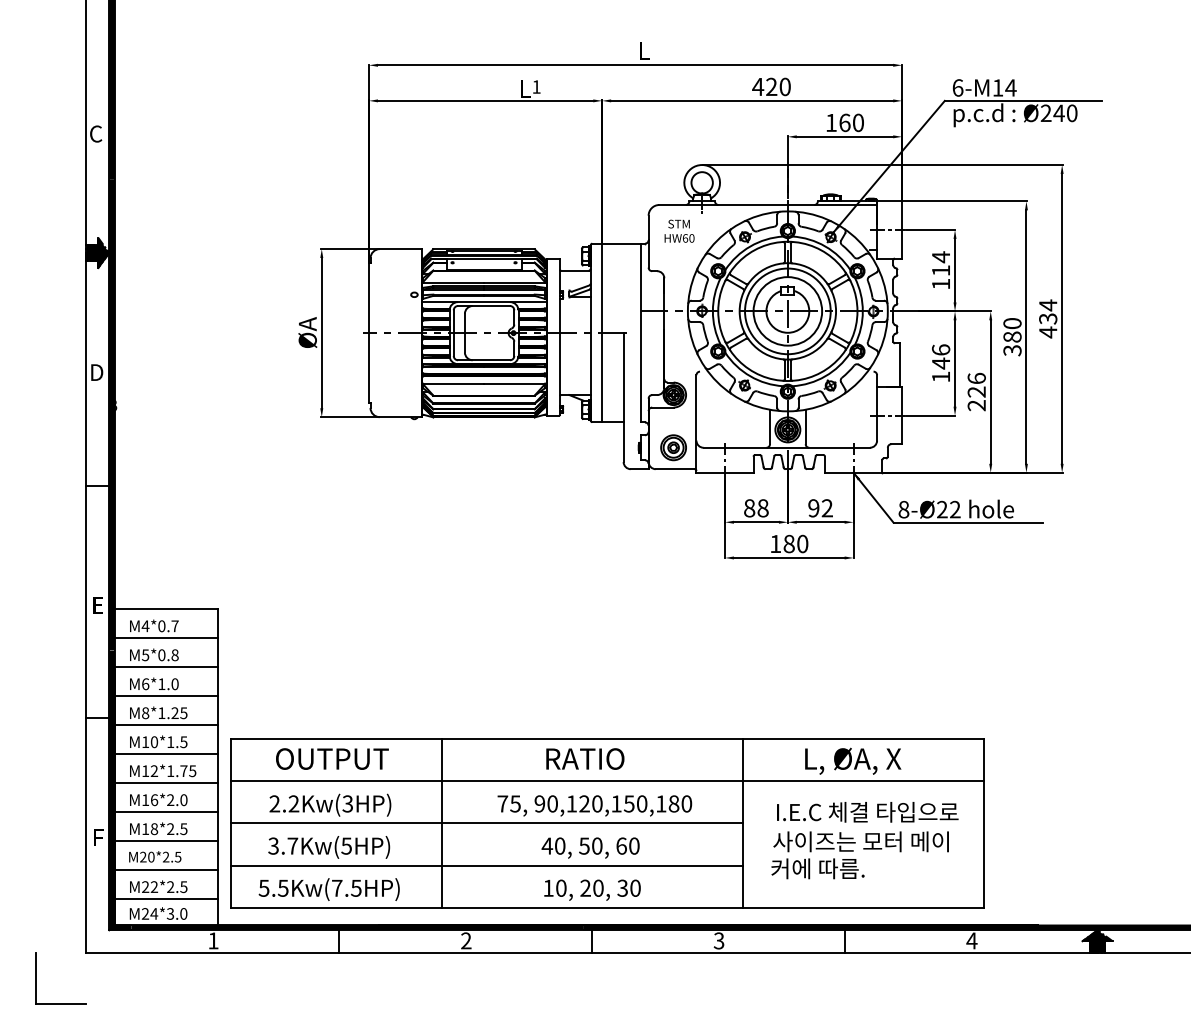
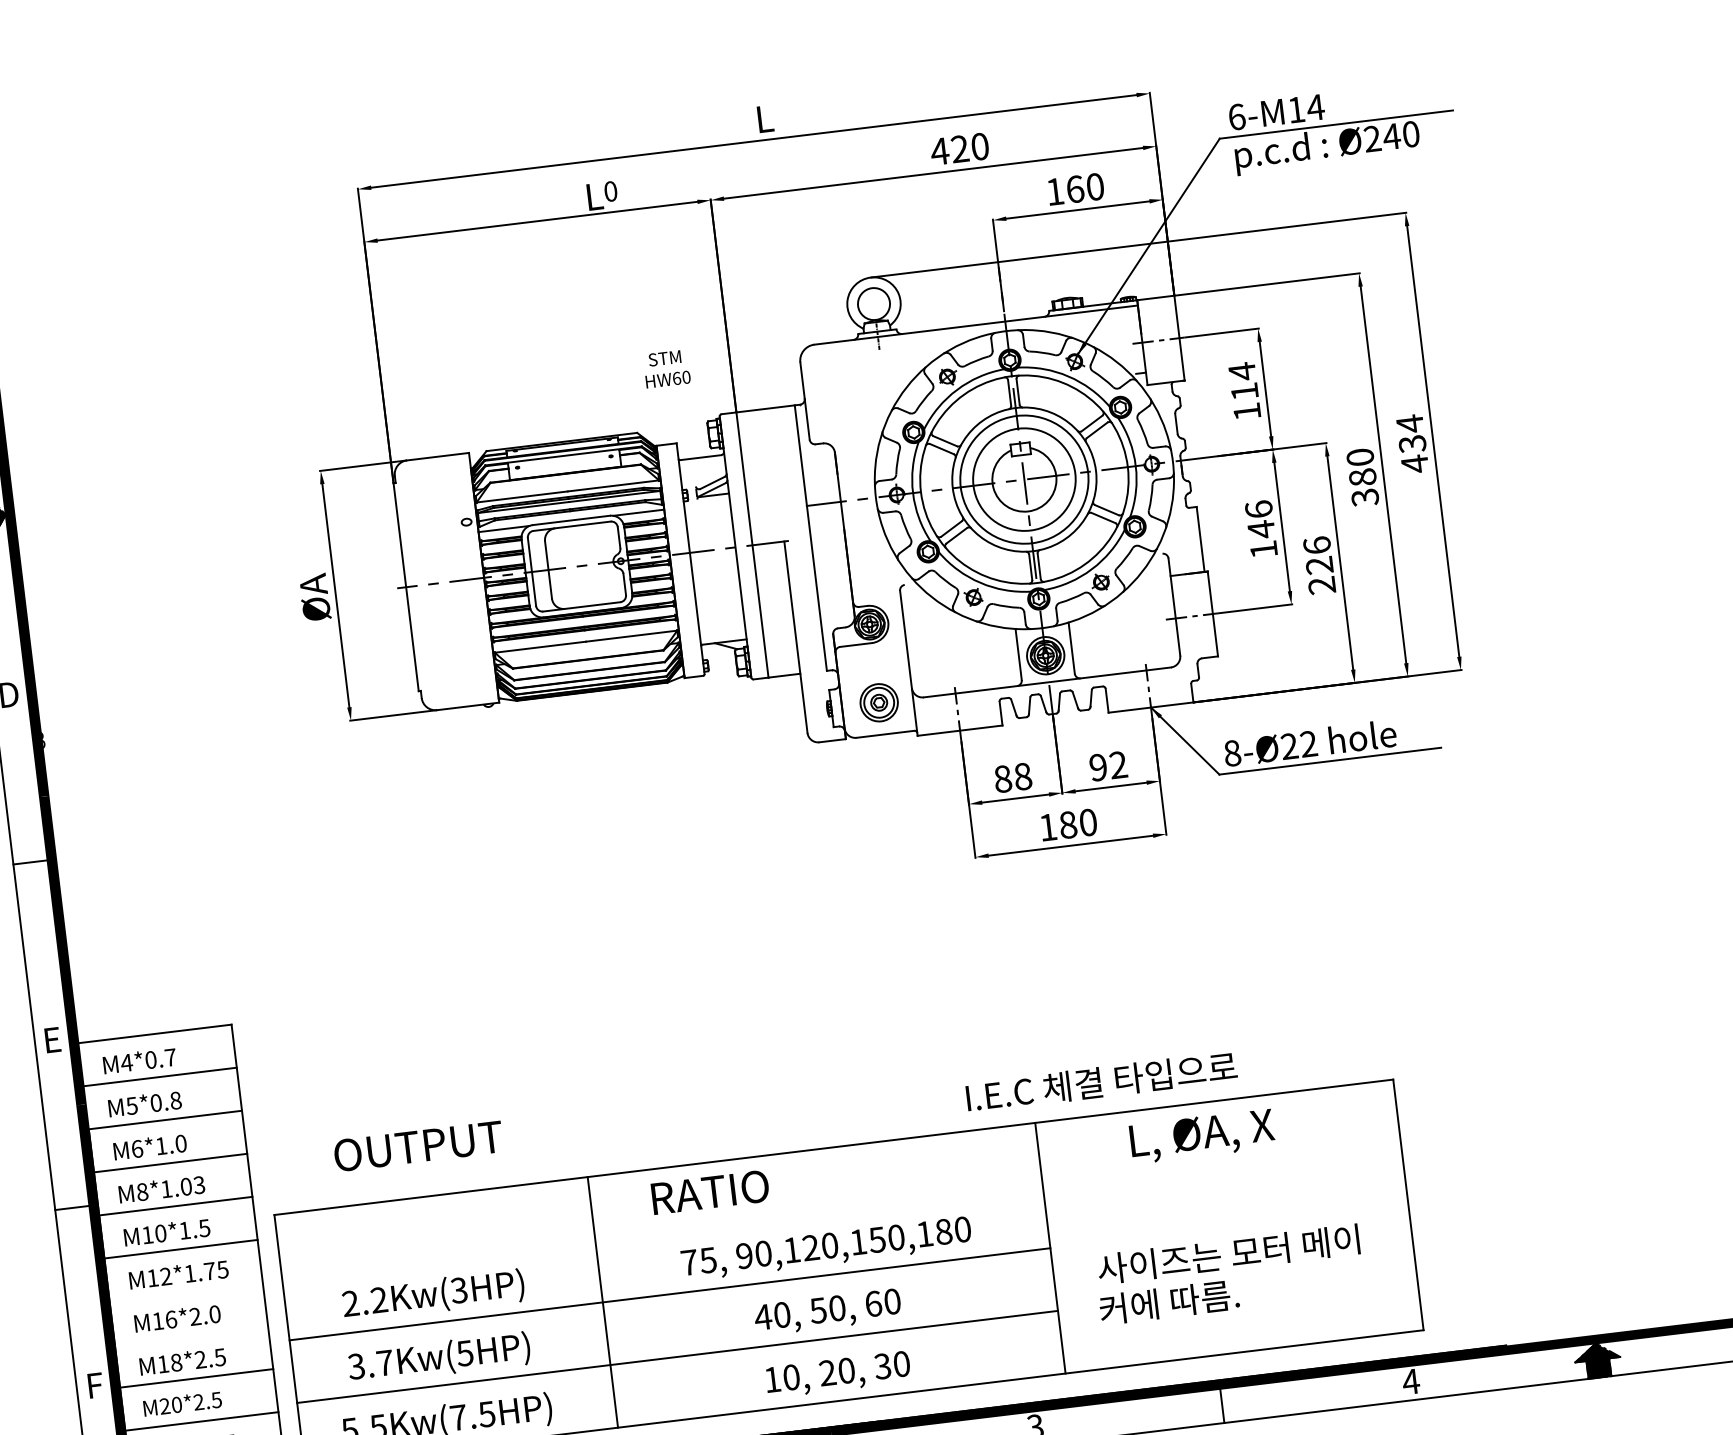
text: (536, 86) -> (610, 190), 1 -> 0
text: (679, 230) -> (666, 367), moved
text: (179, 713) -> (192, 1186), M8*1.25 -> M8*1.03
text: (332, 758) -> (418, 1145), moved
text: (585, 758) -> (710, 1191), moved
line: (607, 781) -> (840, 1210), removed
line: (166, 783) -> (186, 1292), removed
line: (166, 812) -> (191, 1335), removed
text: (867, 812) -> (1101, 1082), moved

